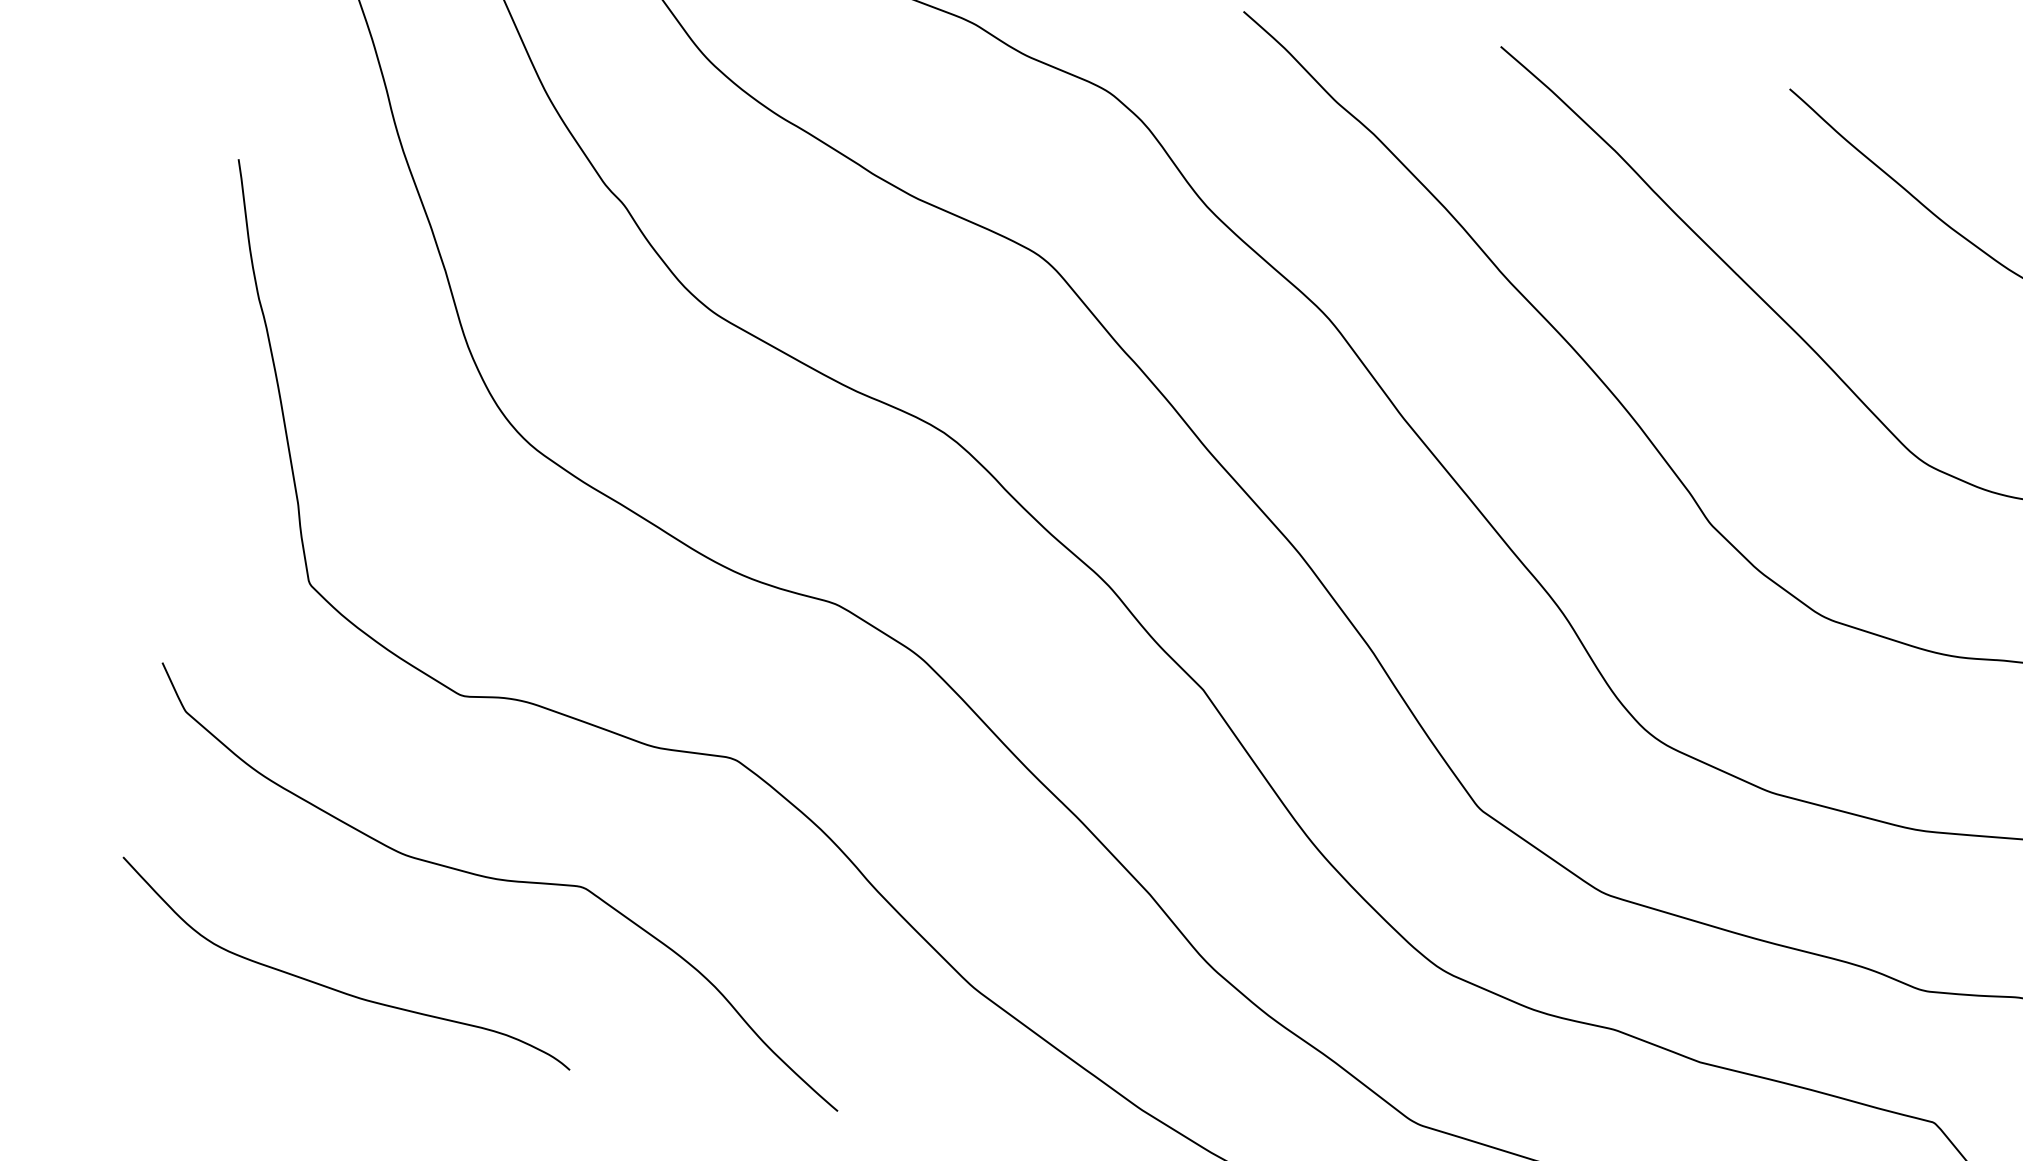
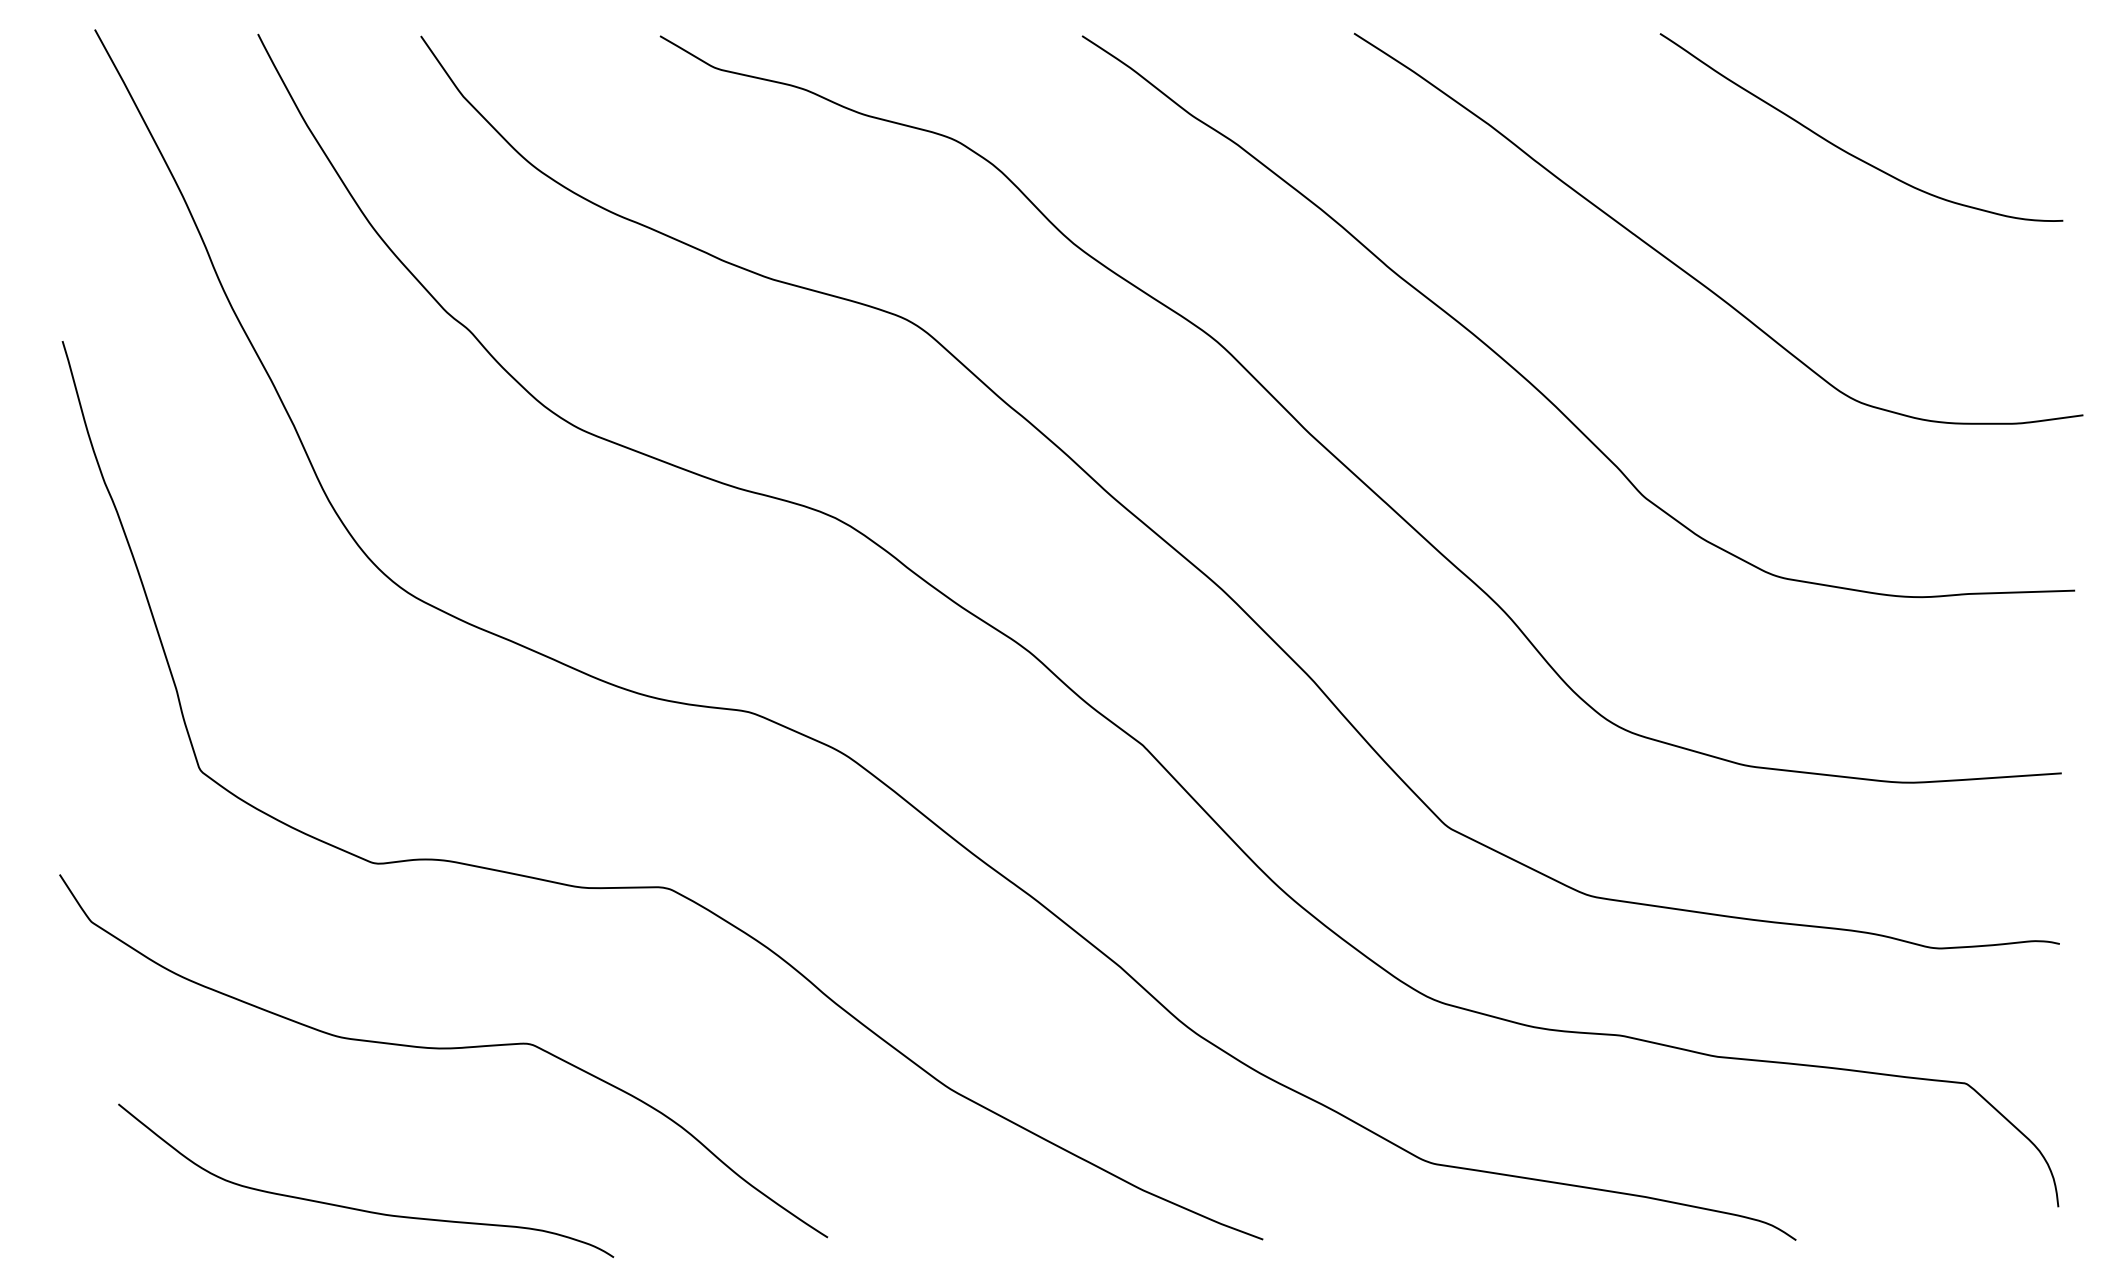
curve: (335, 988) -> (358, 1208), moved

